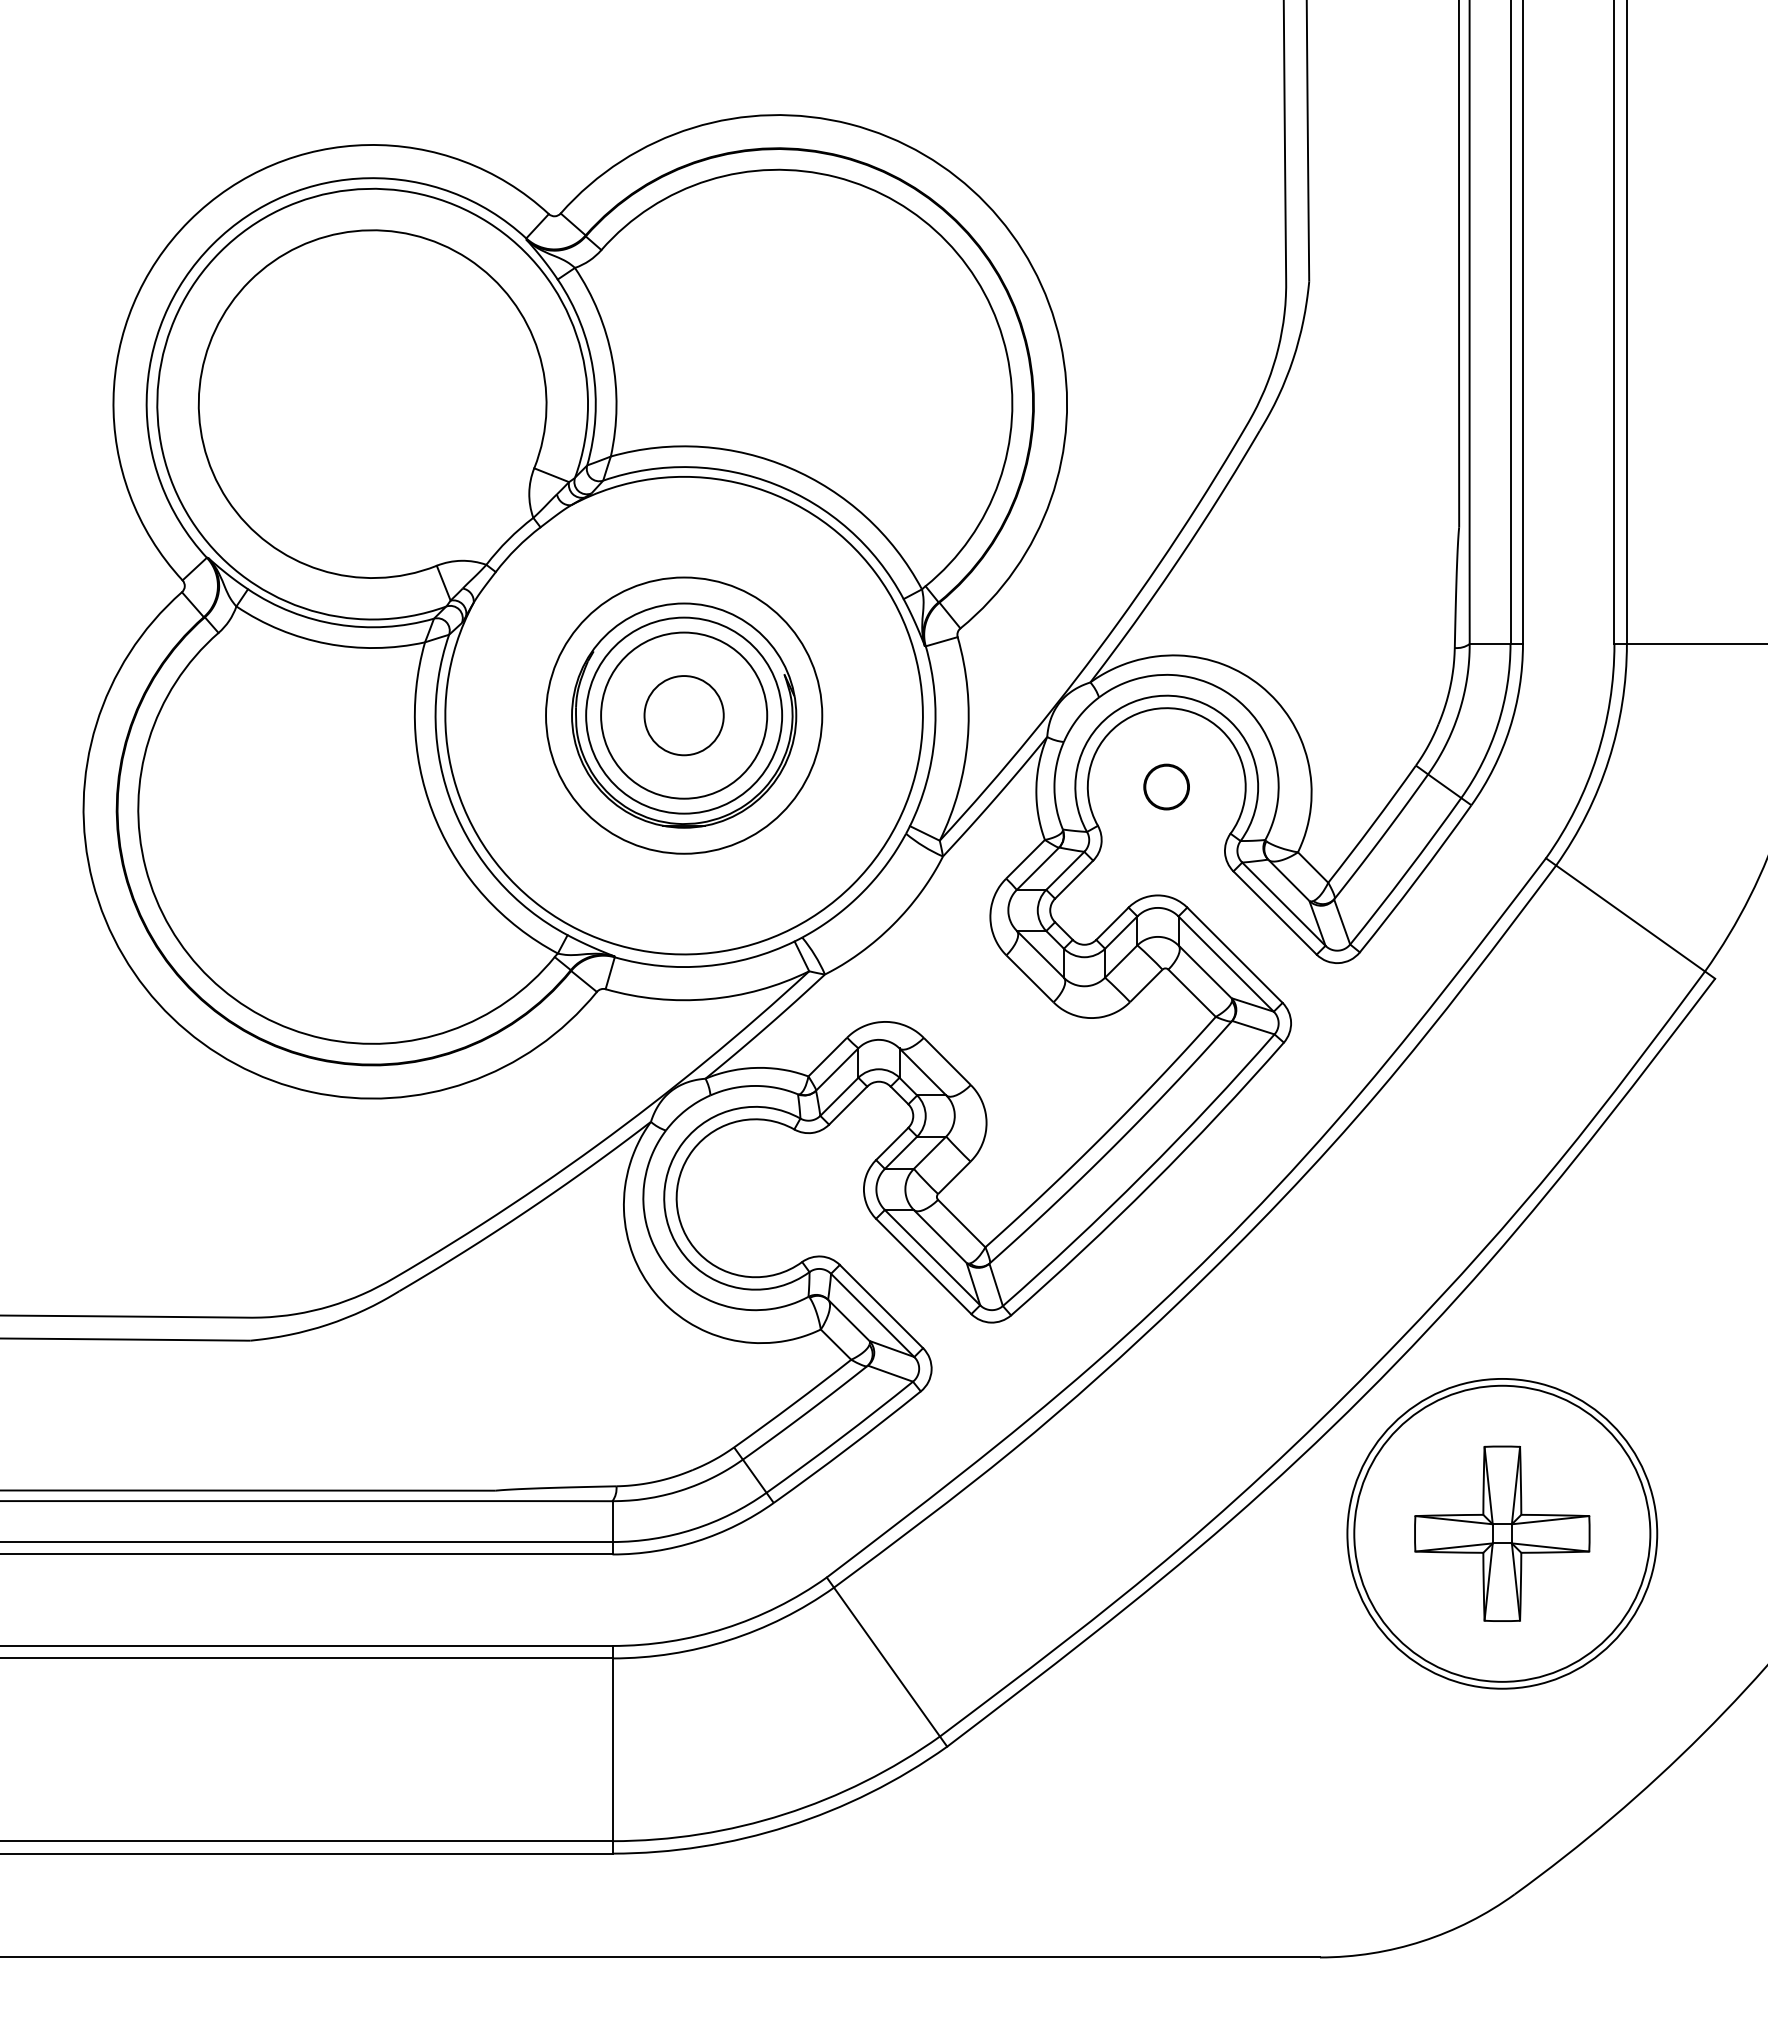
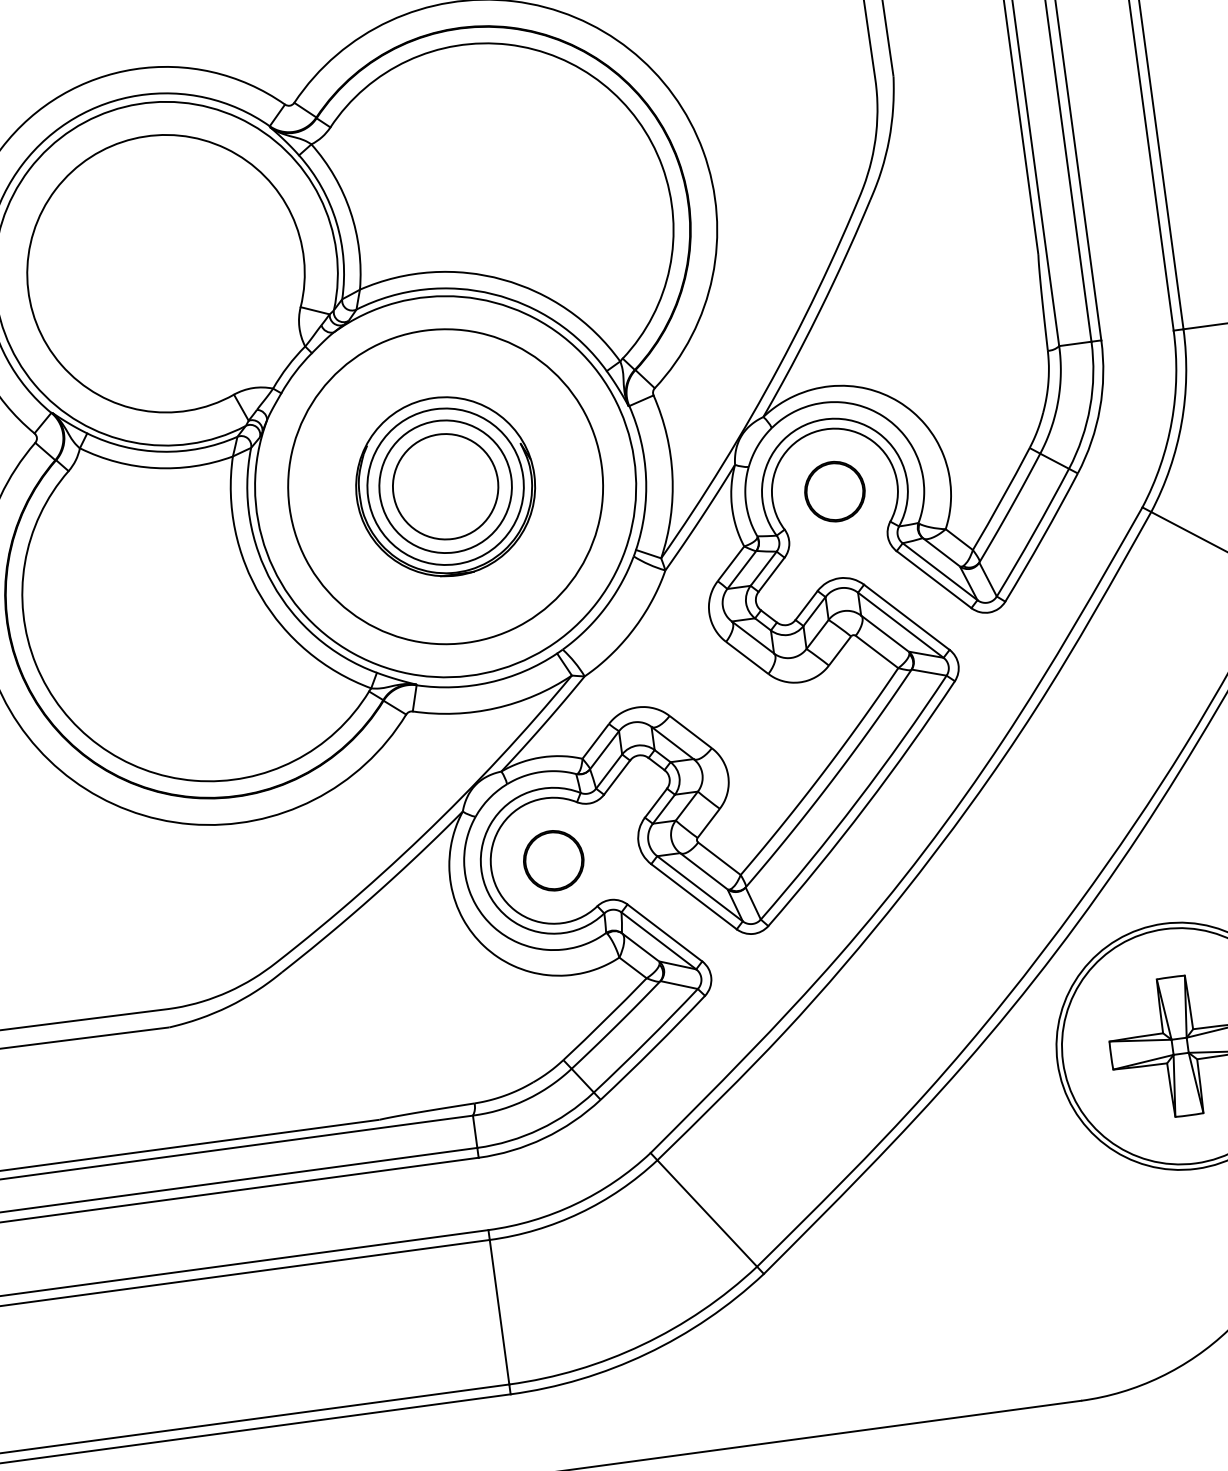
circle: (683, 715) -> (445, 486), size x1.43
circle: (684, 715) -> (445, 486), size x1.67
part: (1166, 786) -> (834, 491), size x1.67
part: (755, 1198) -> (553, 860), added

